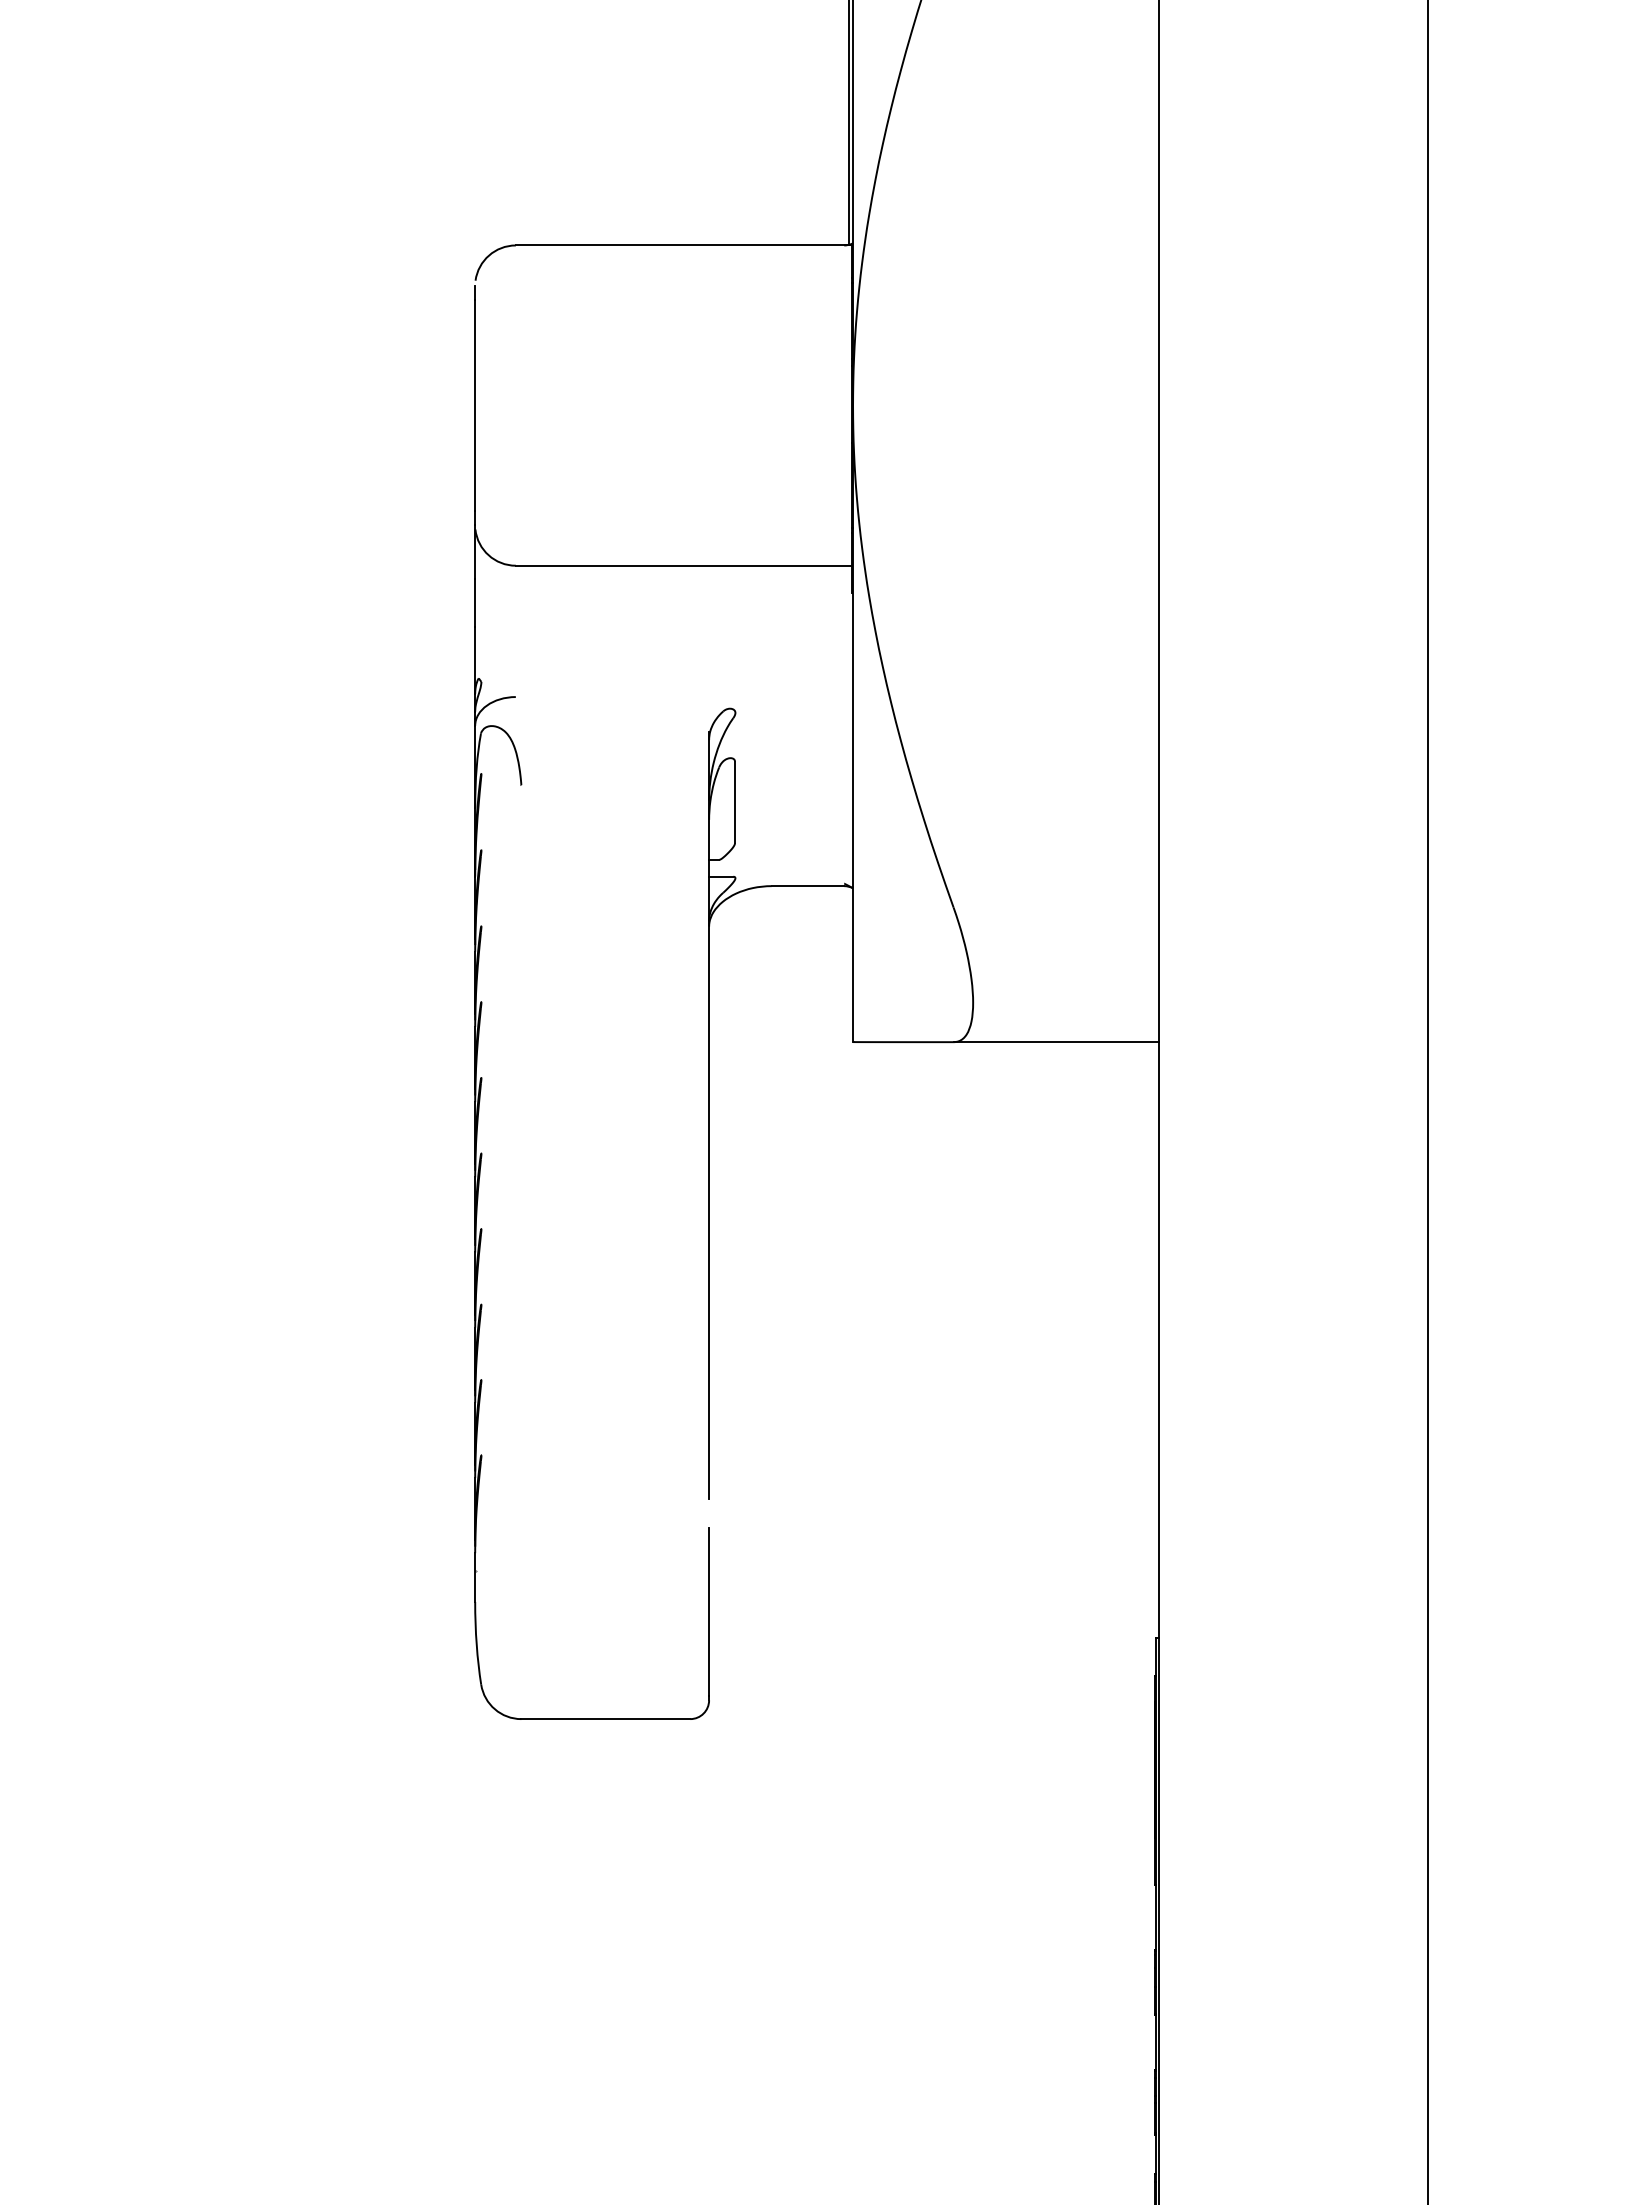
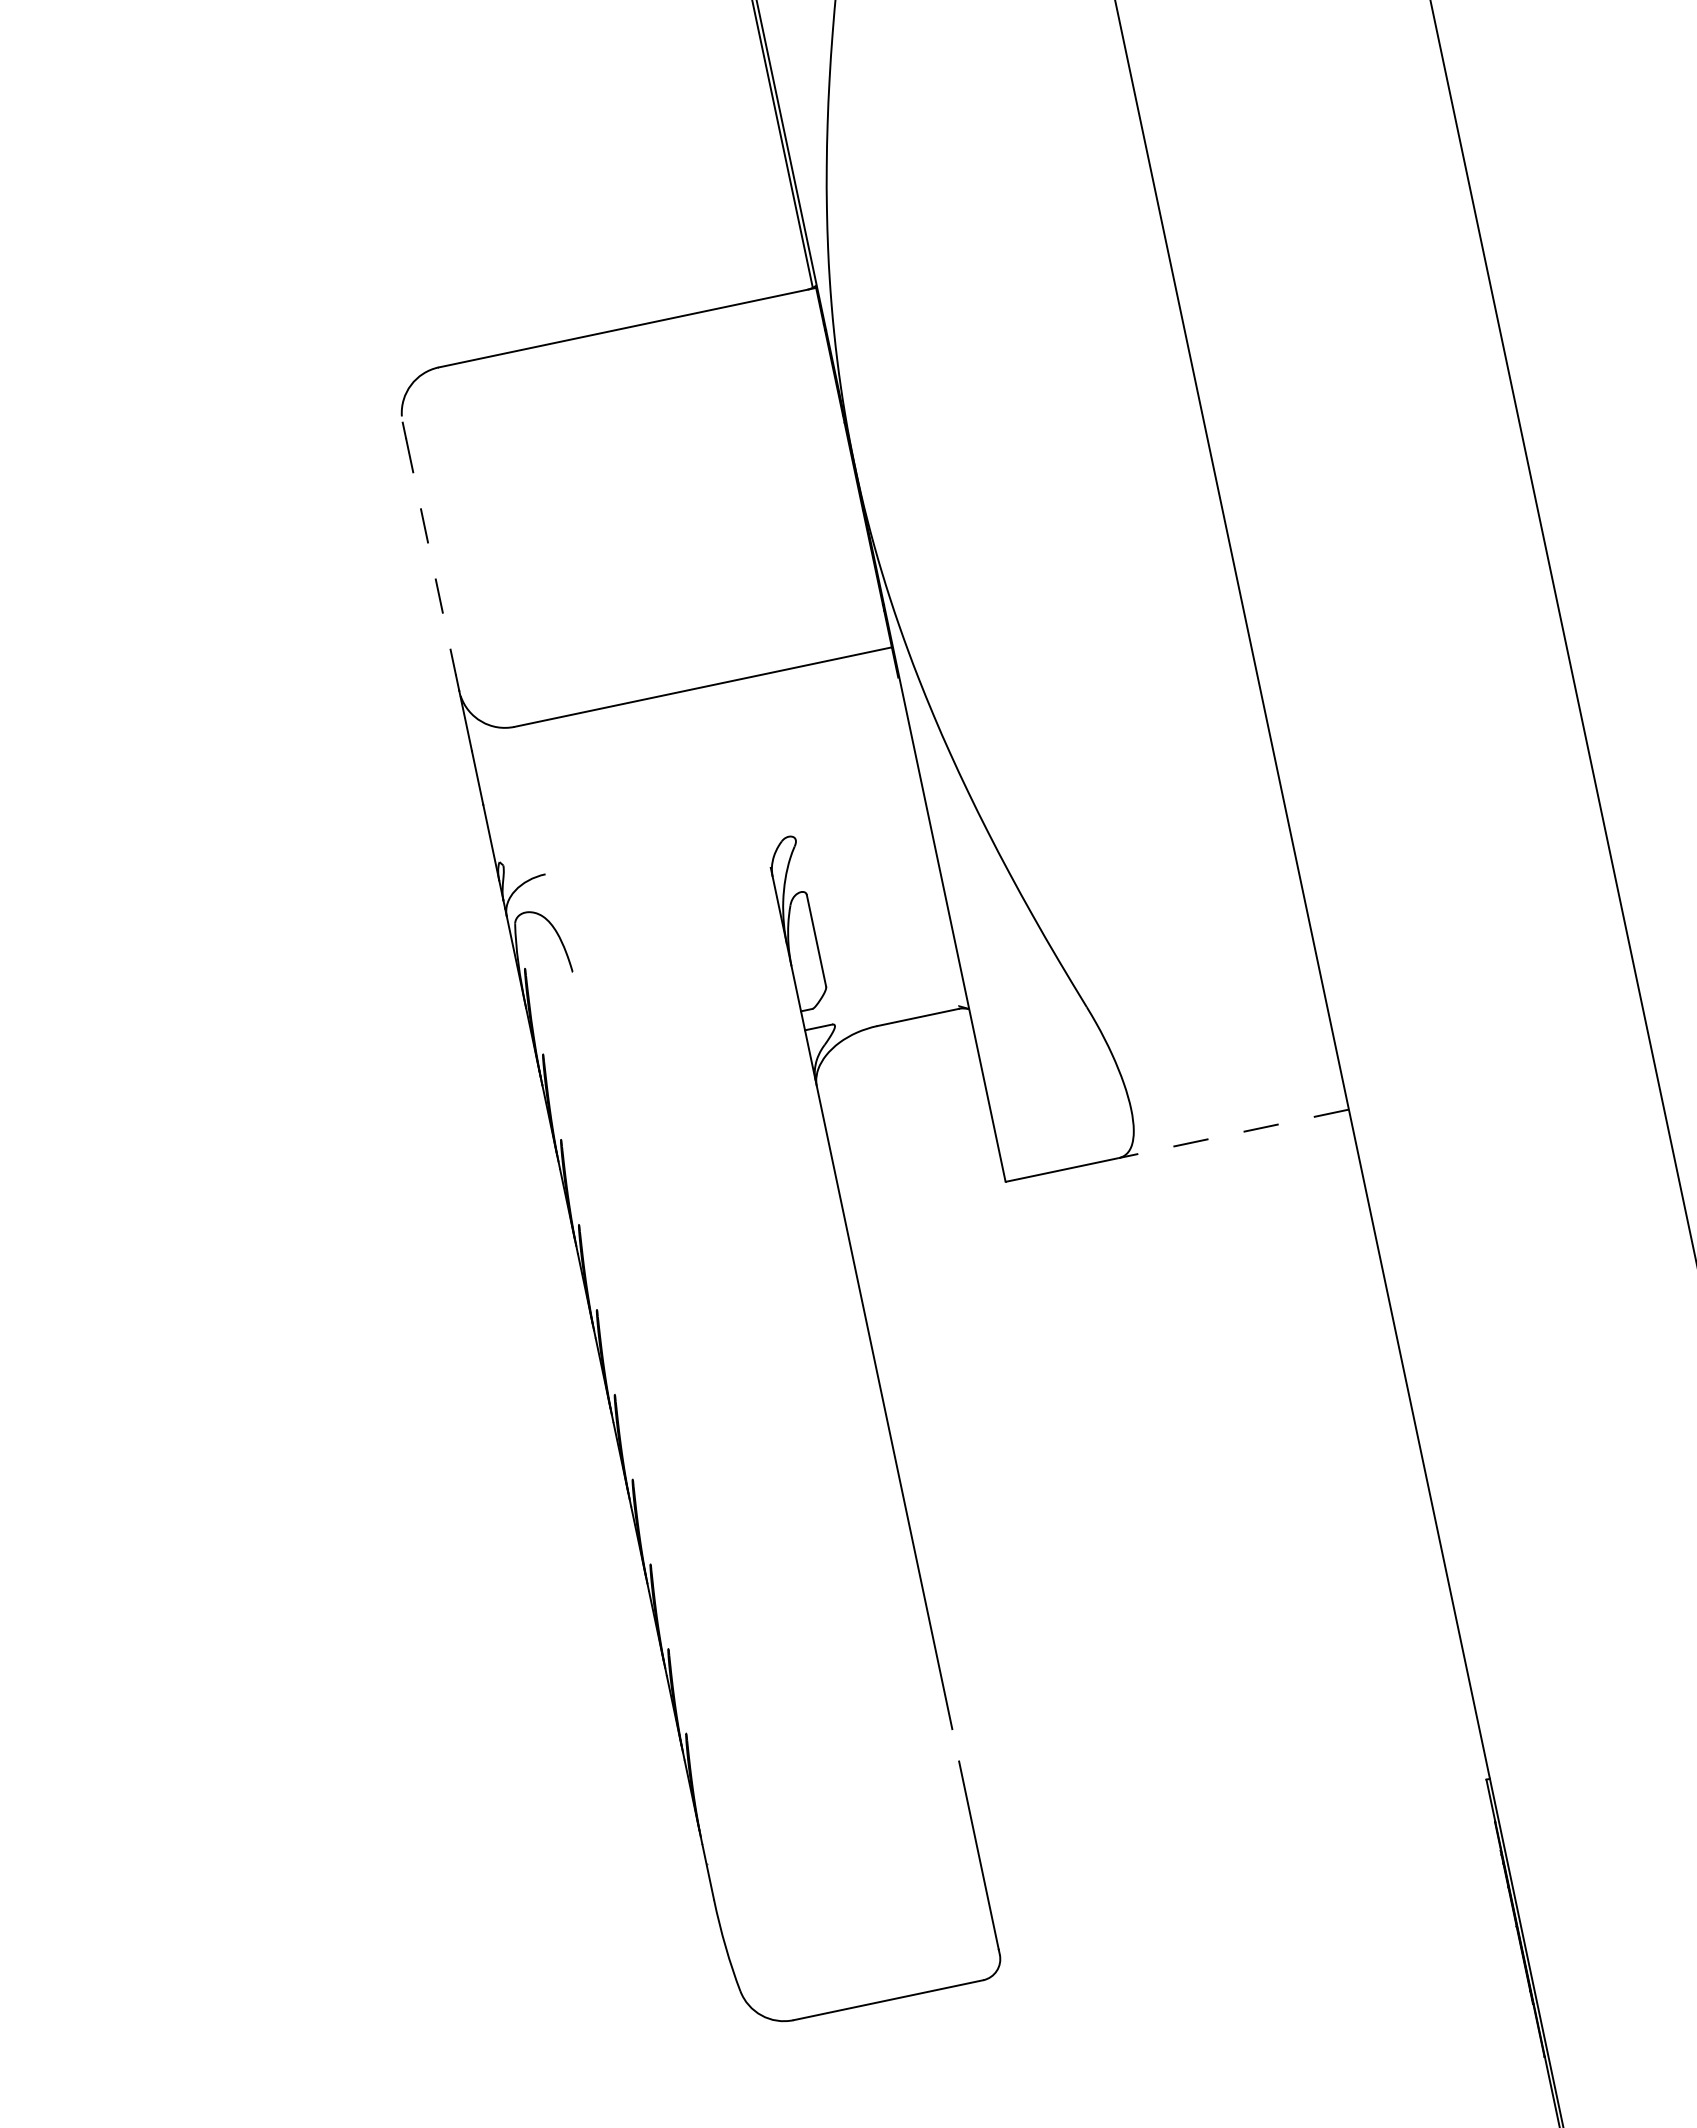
line: (475, 405) -> (431, 556), solid -> dashed
line: (1056, 1042) -> (1234, 1134), solid -> dashed

